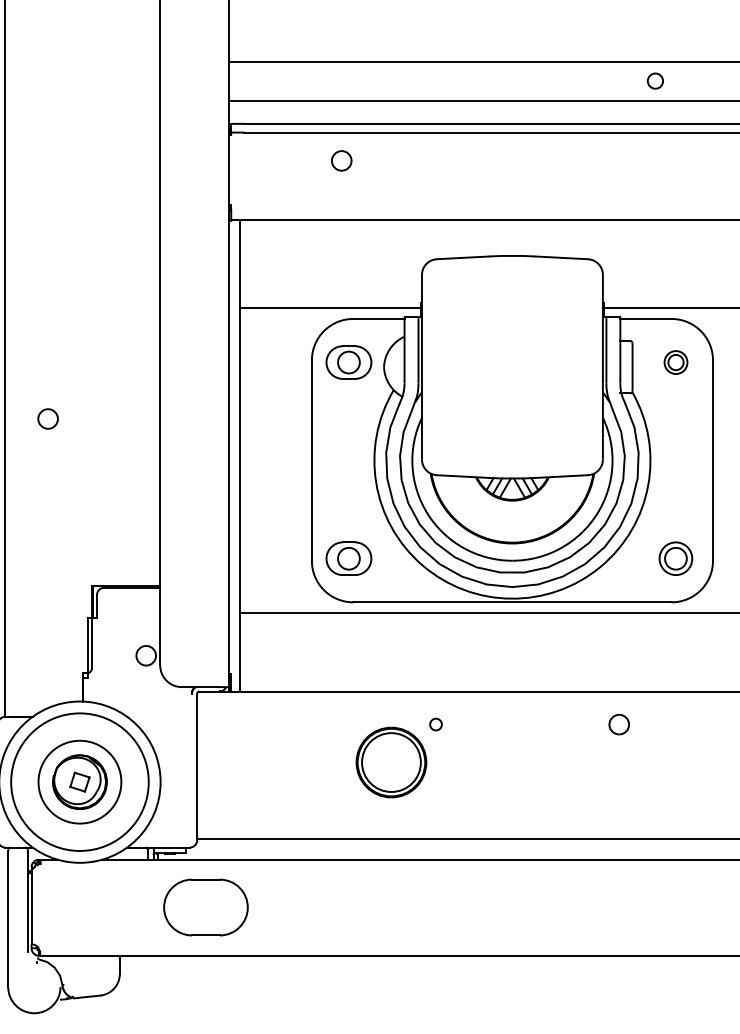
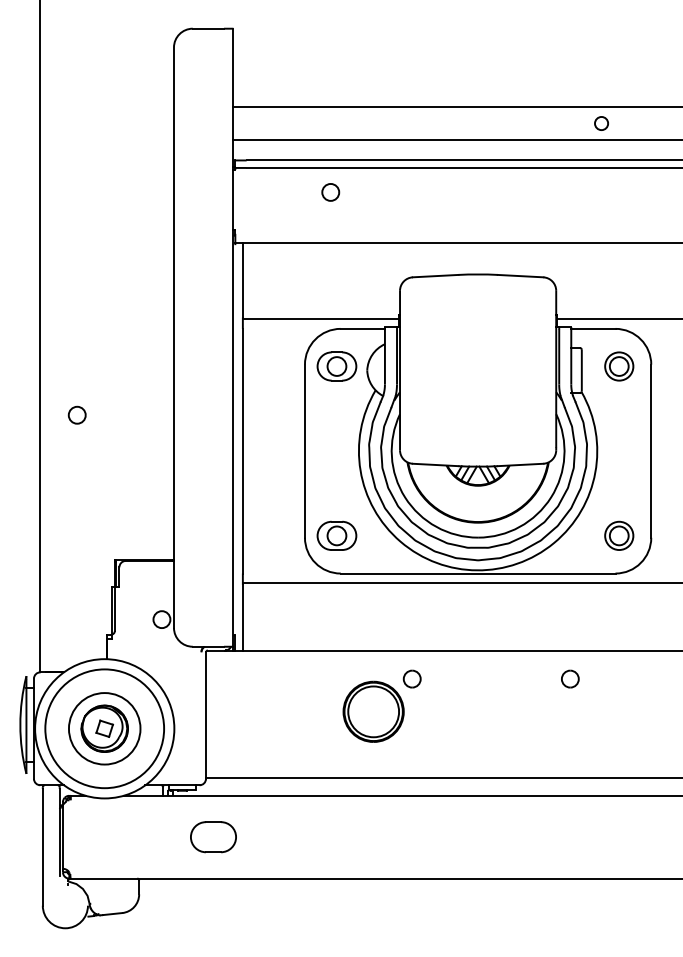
part: (676, 362) -> (619, 366), size x1.43
part: (435, 723) -> (411, 678), size x1.67
part: (205, 908) -> (213, 837), size x0.62

